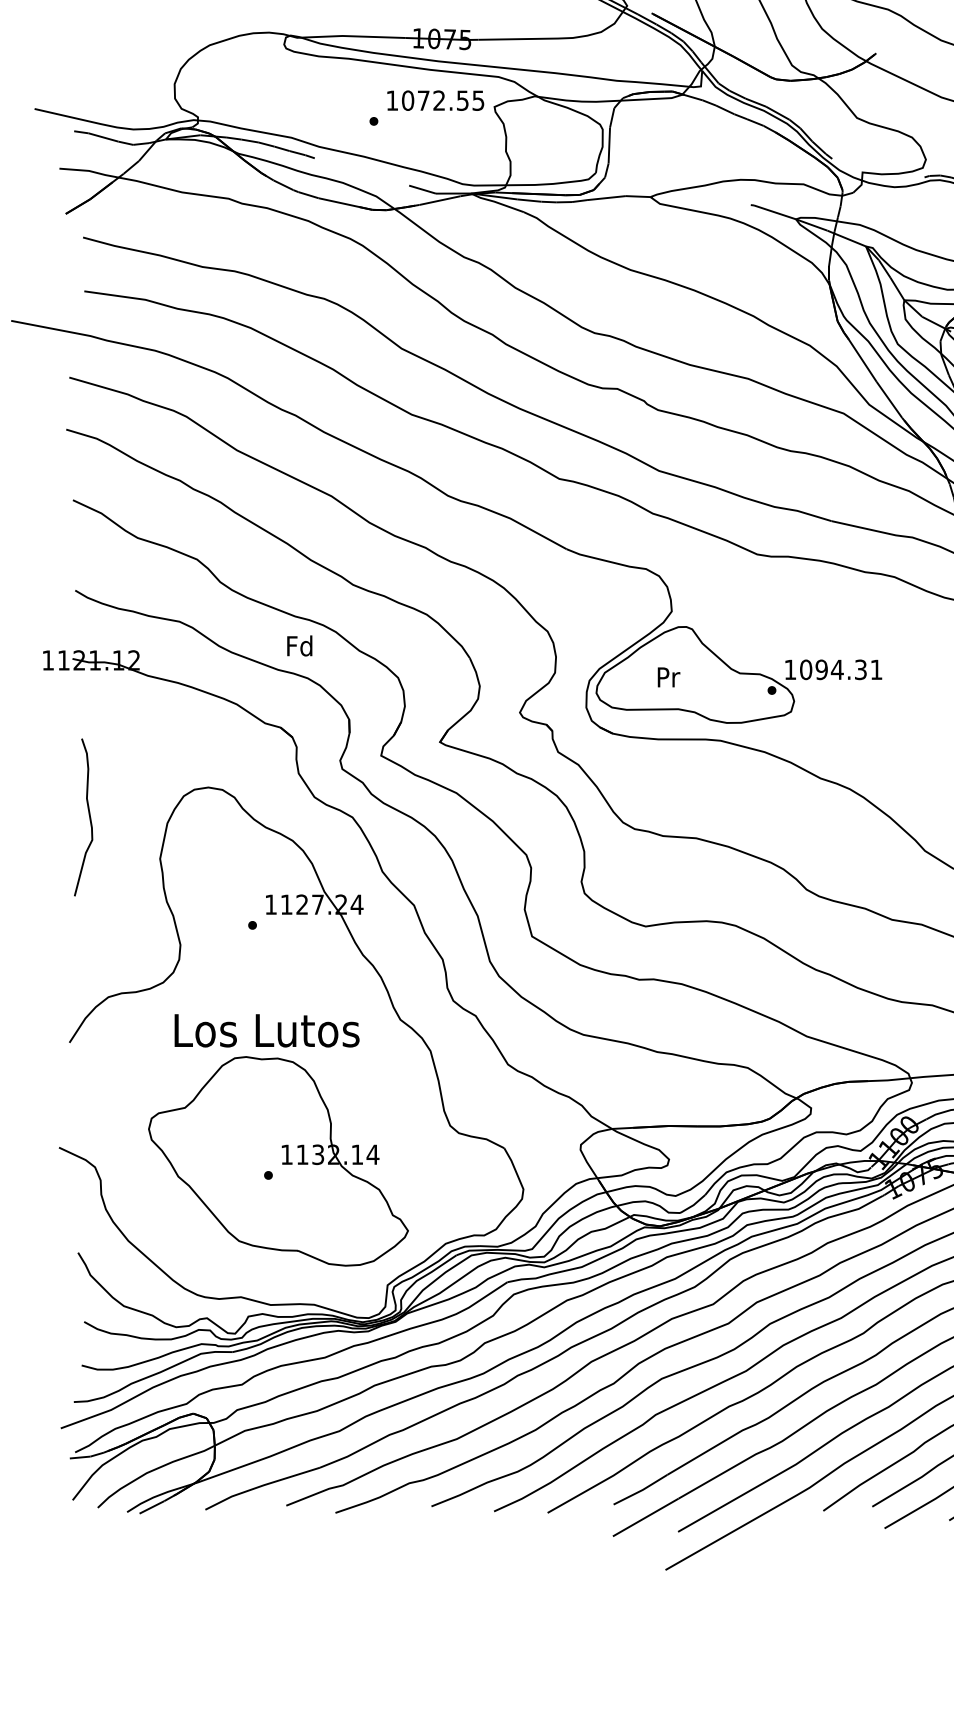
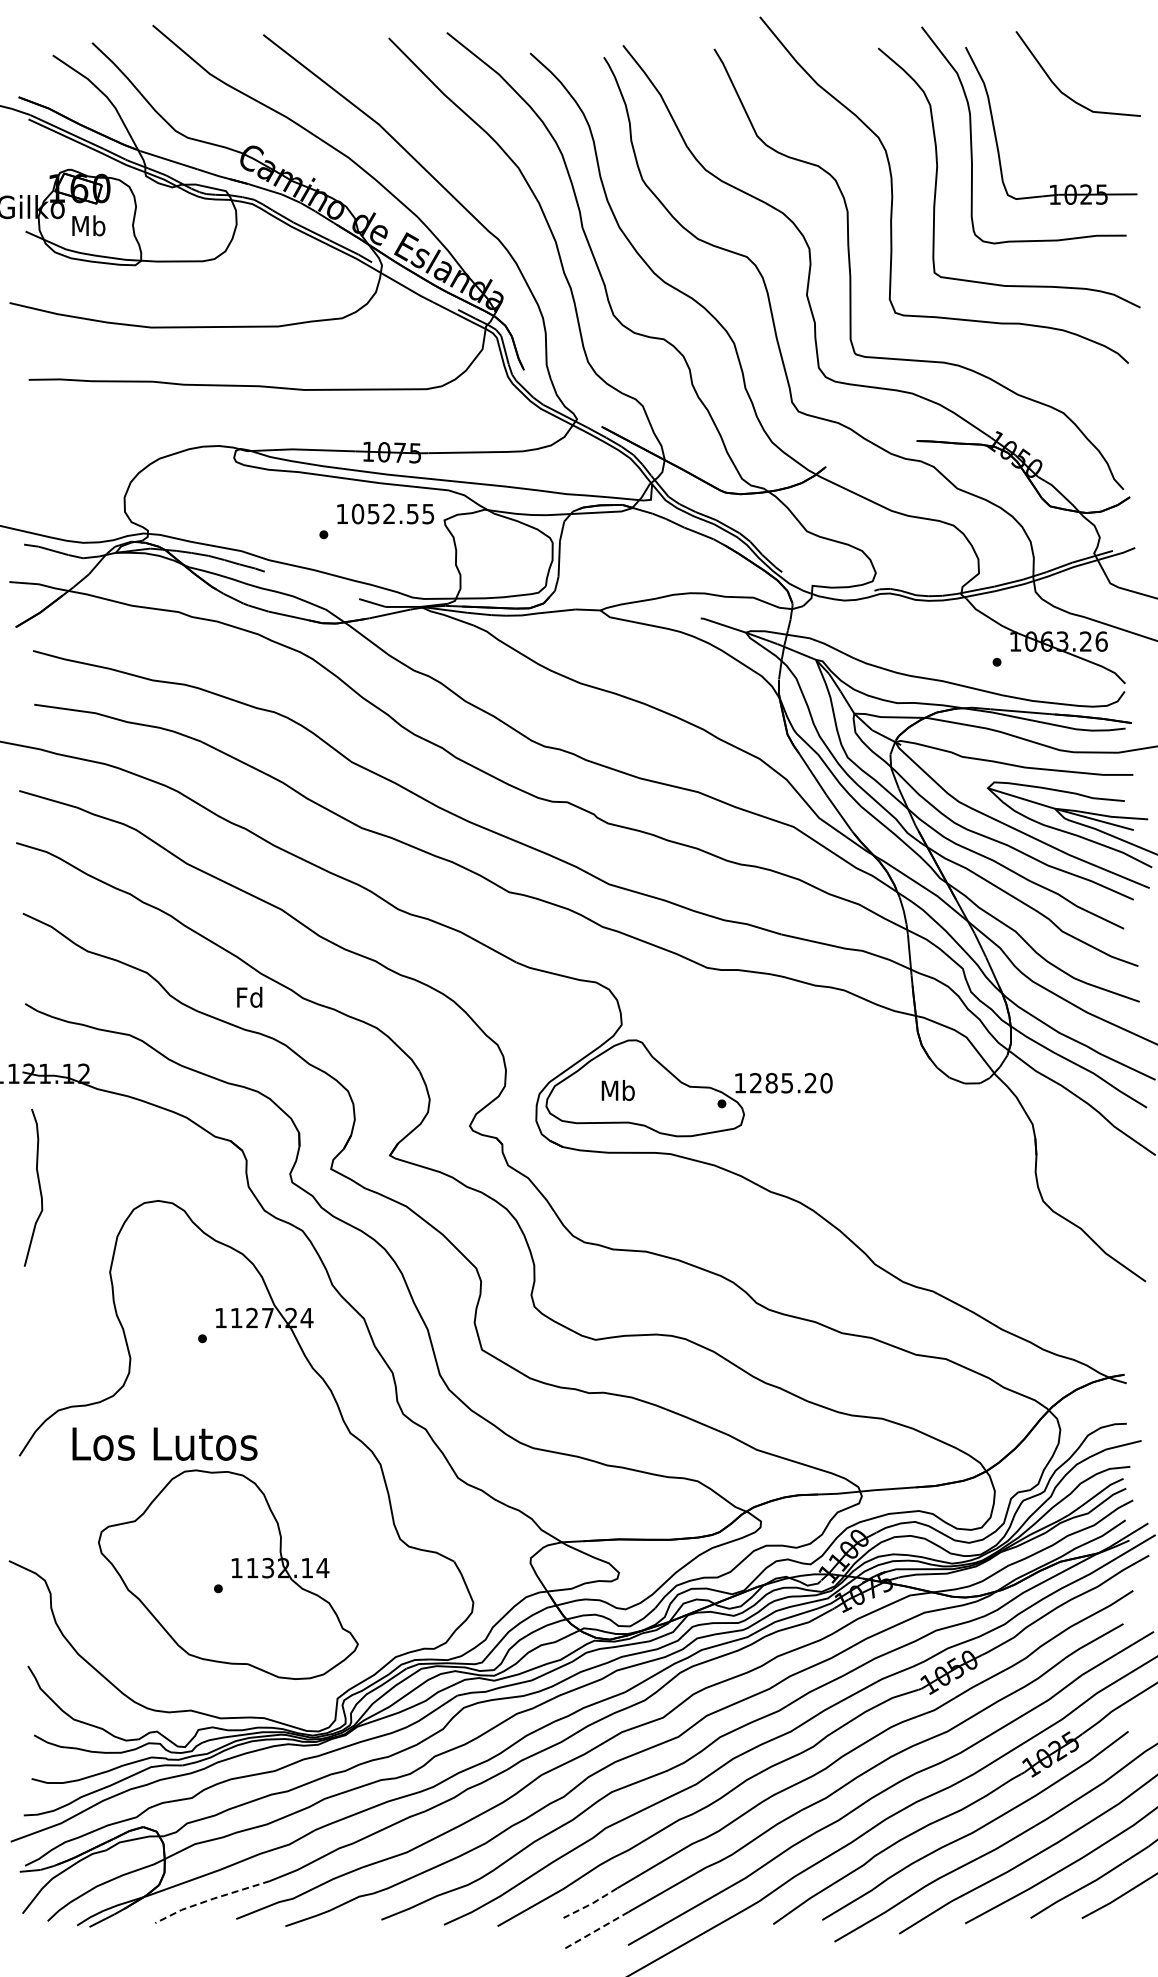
text: (423, 101) -> (373, 514), 1072.55 -> 1052.55
text: (299, 645) -> (249, 996), moved
text: (841, 670) -> (791, 1083), 1094.31 -> 1285.20
text: (667, 677) -> (617, 1090), Pr -> Mb
curve: (88, 815) -> (38, 1185), moved
text: (266, 1030) -> (164, 1443), moved
line: (261, 1486) -> (211, 1899), solid -> dashed
line: (641, 1491) -> (591, 1904), solid -> dashed
line: (645, 1517) -> (595, 1930), solid -> dashed

